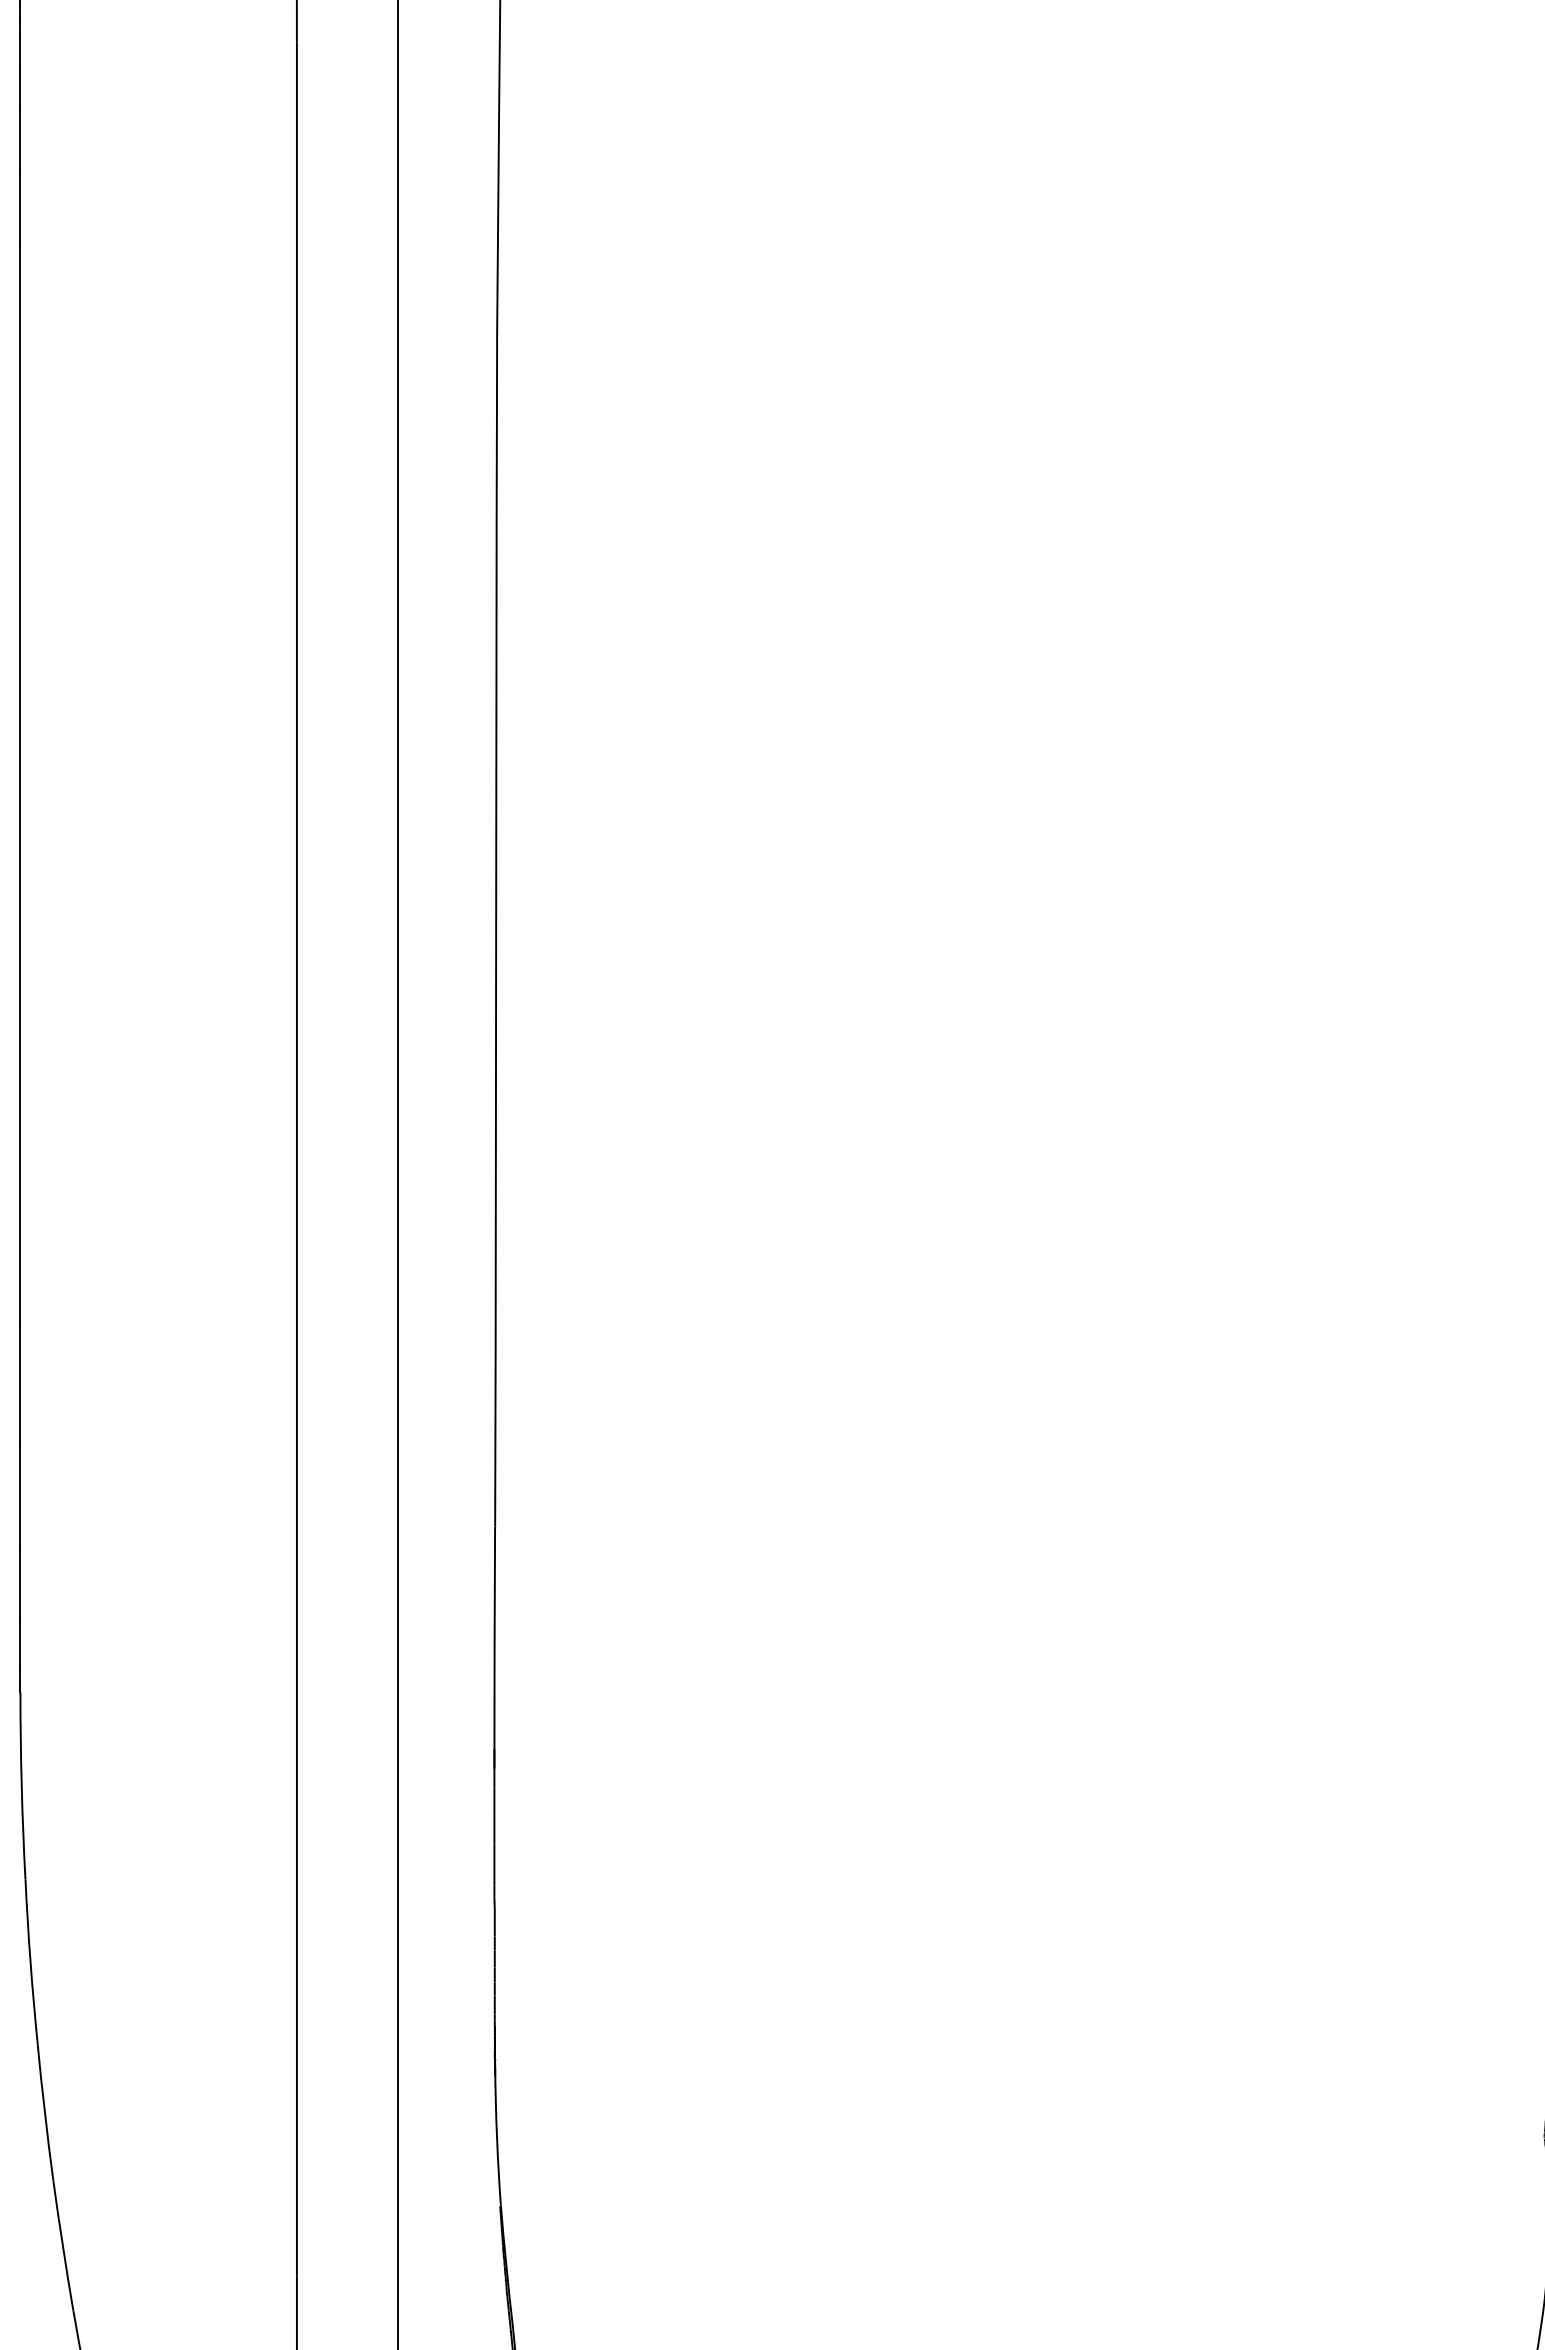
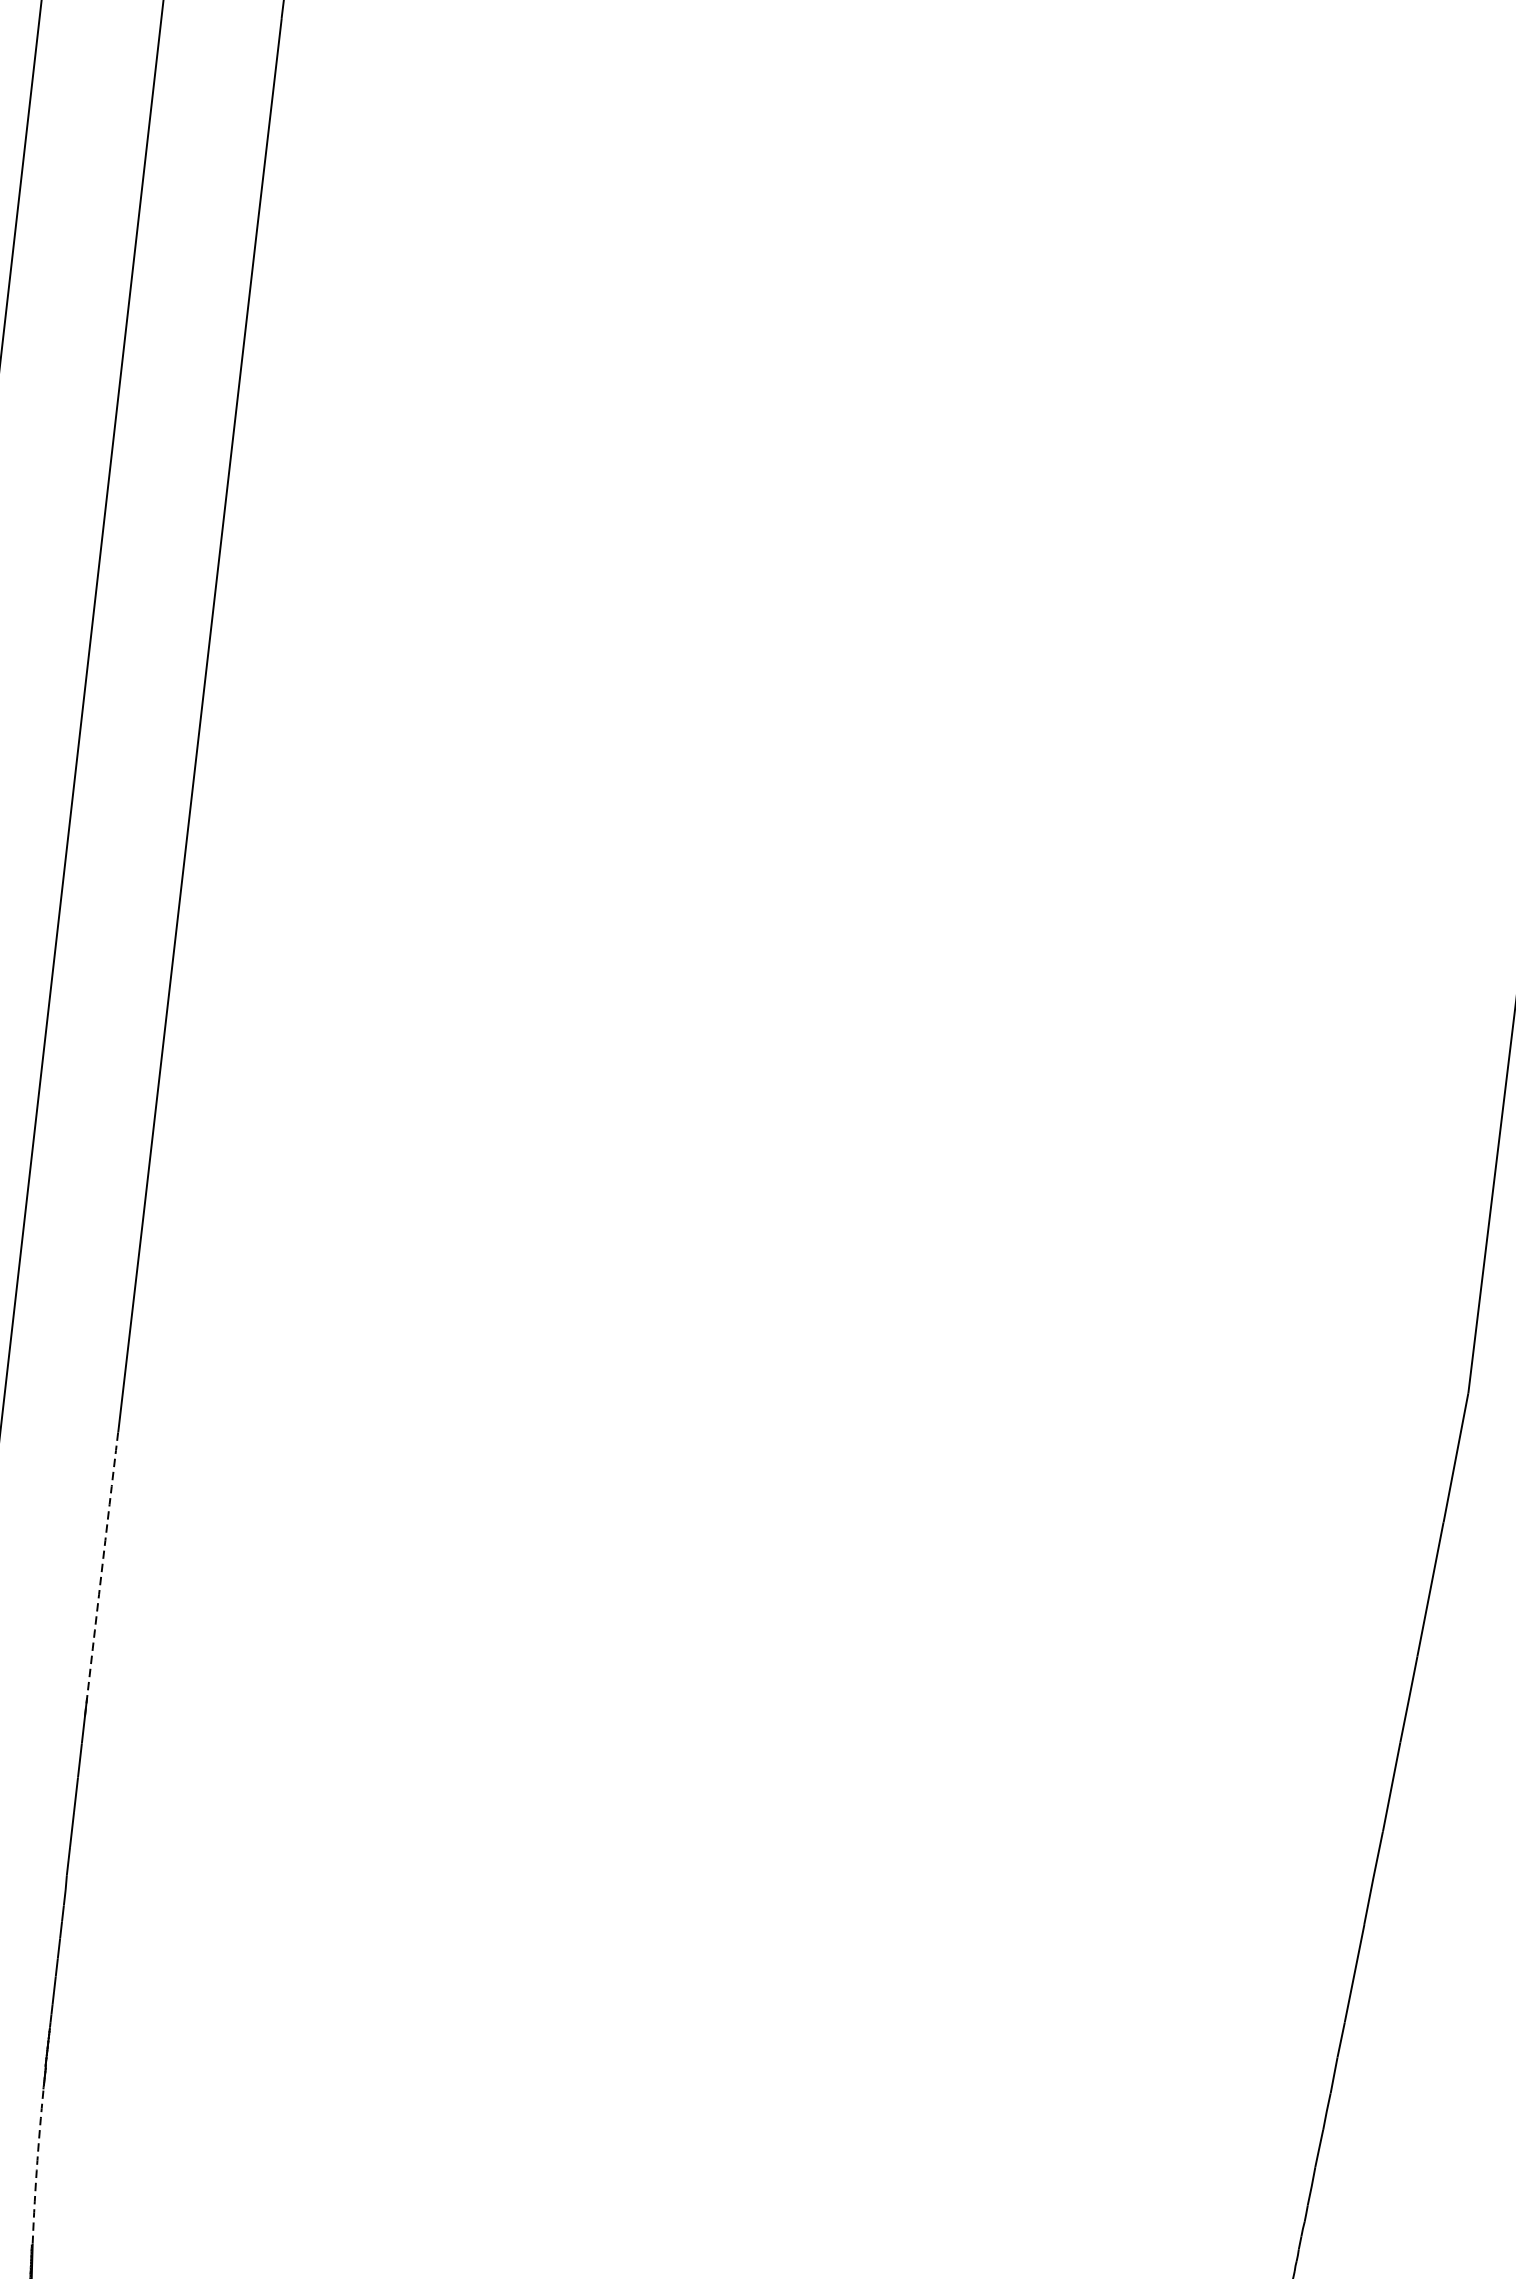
arc: (494, 1647) -> (101, 1576), solid -> dashed
arc: (496, 2136) -> (36, 2160), solid -> dashed

